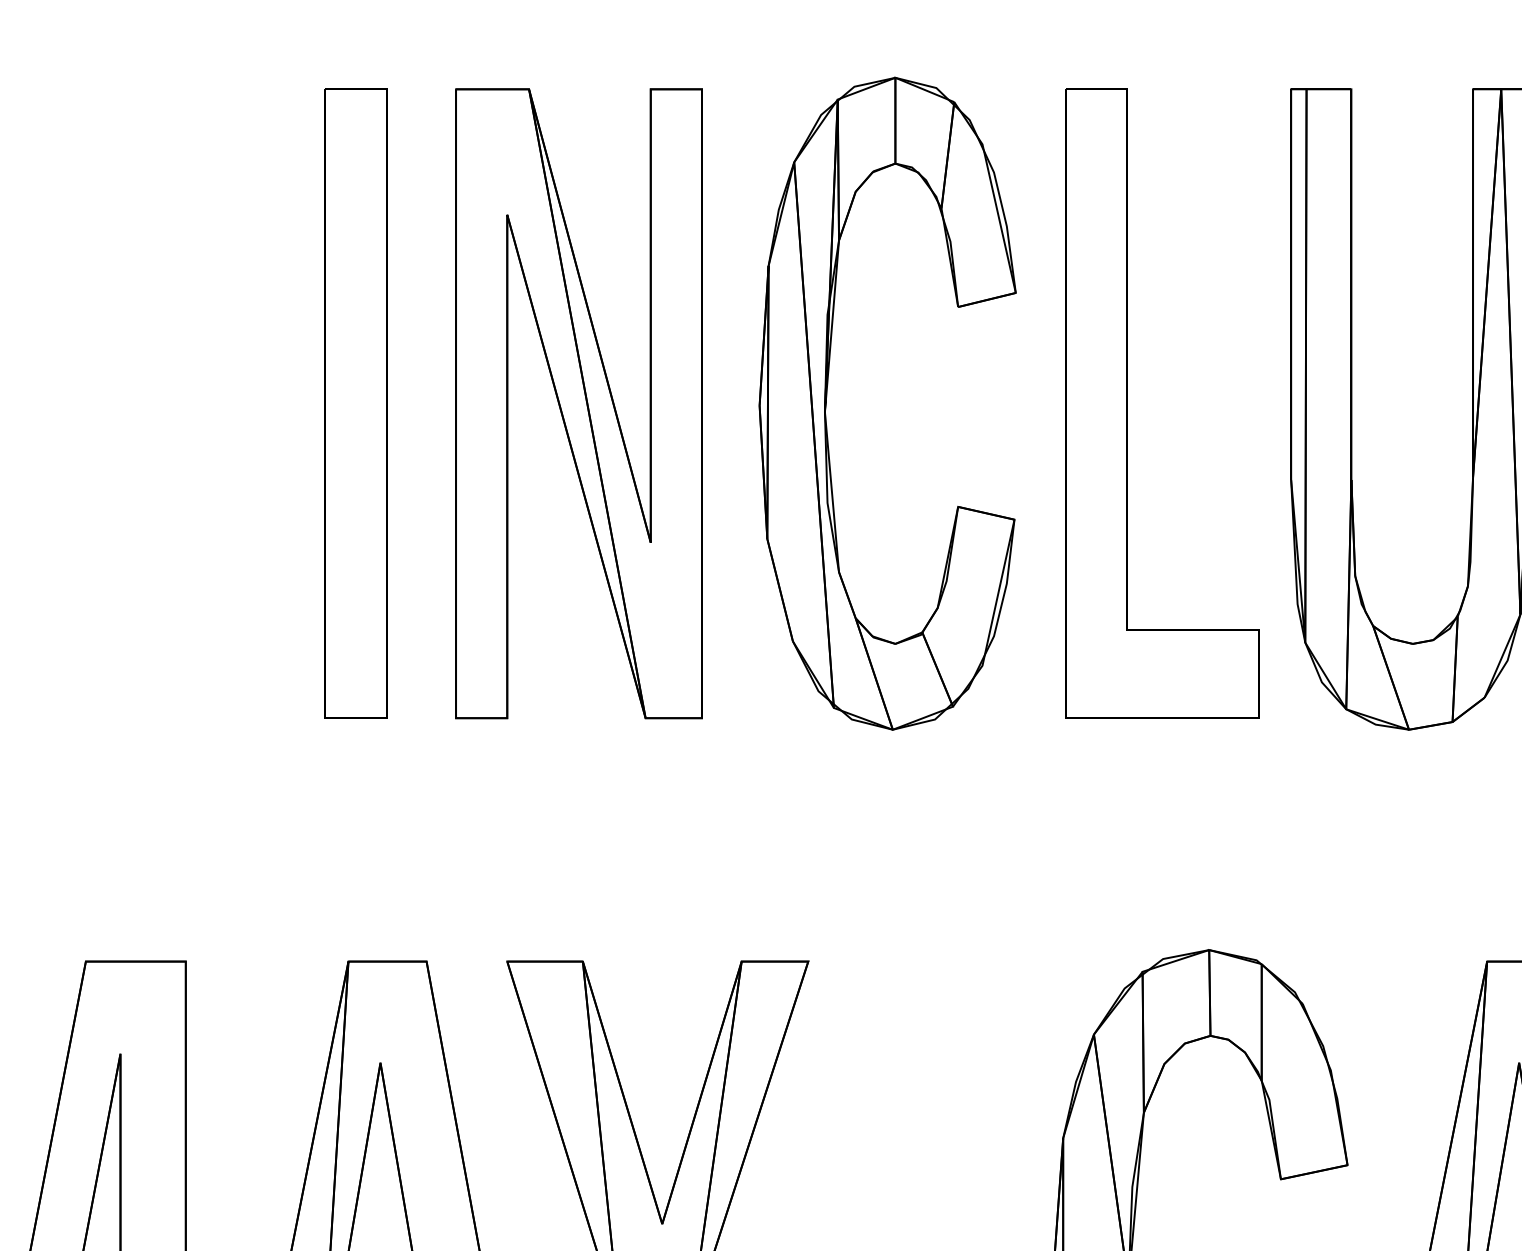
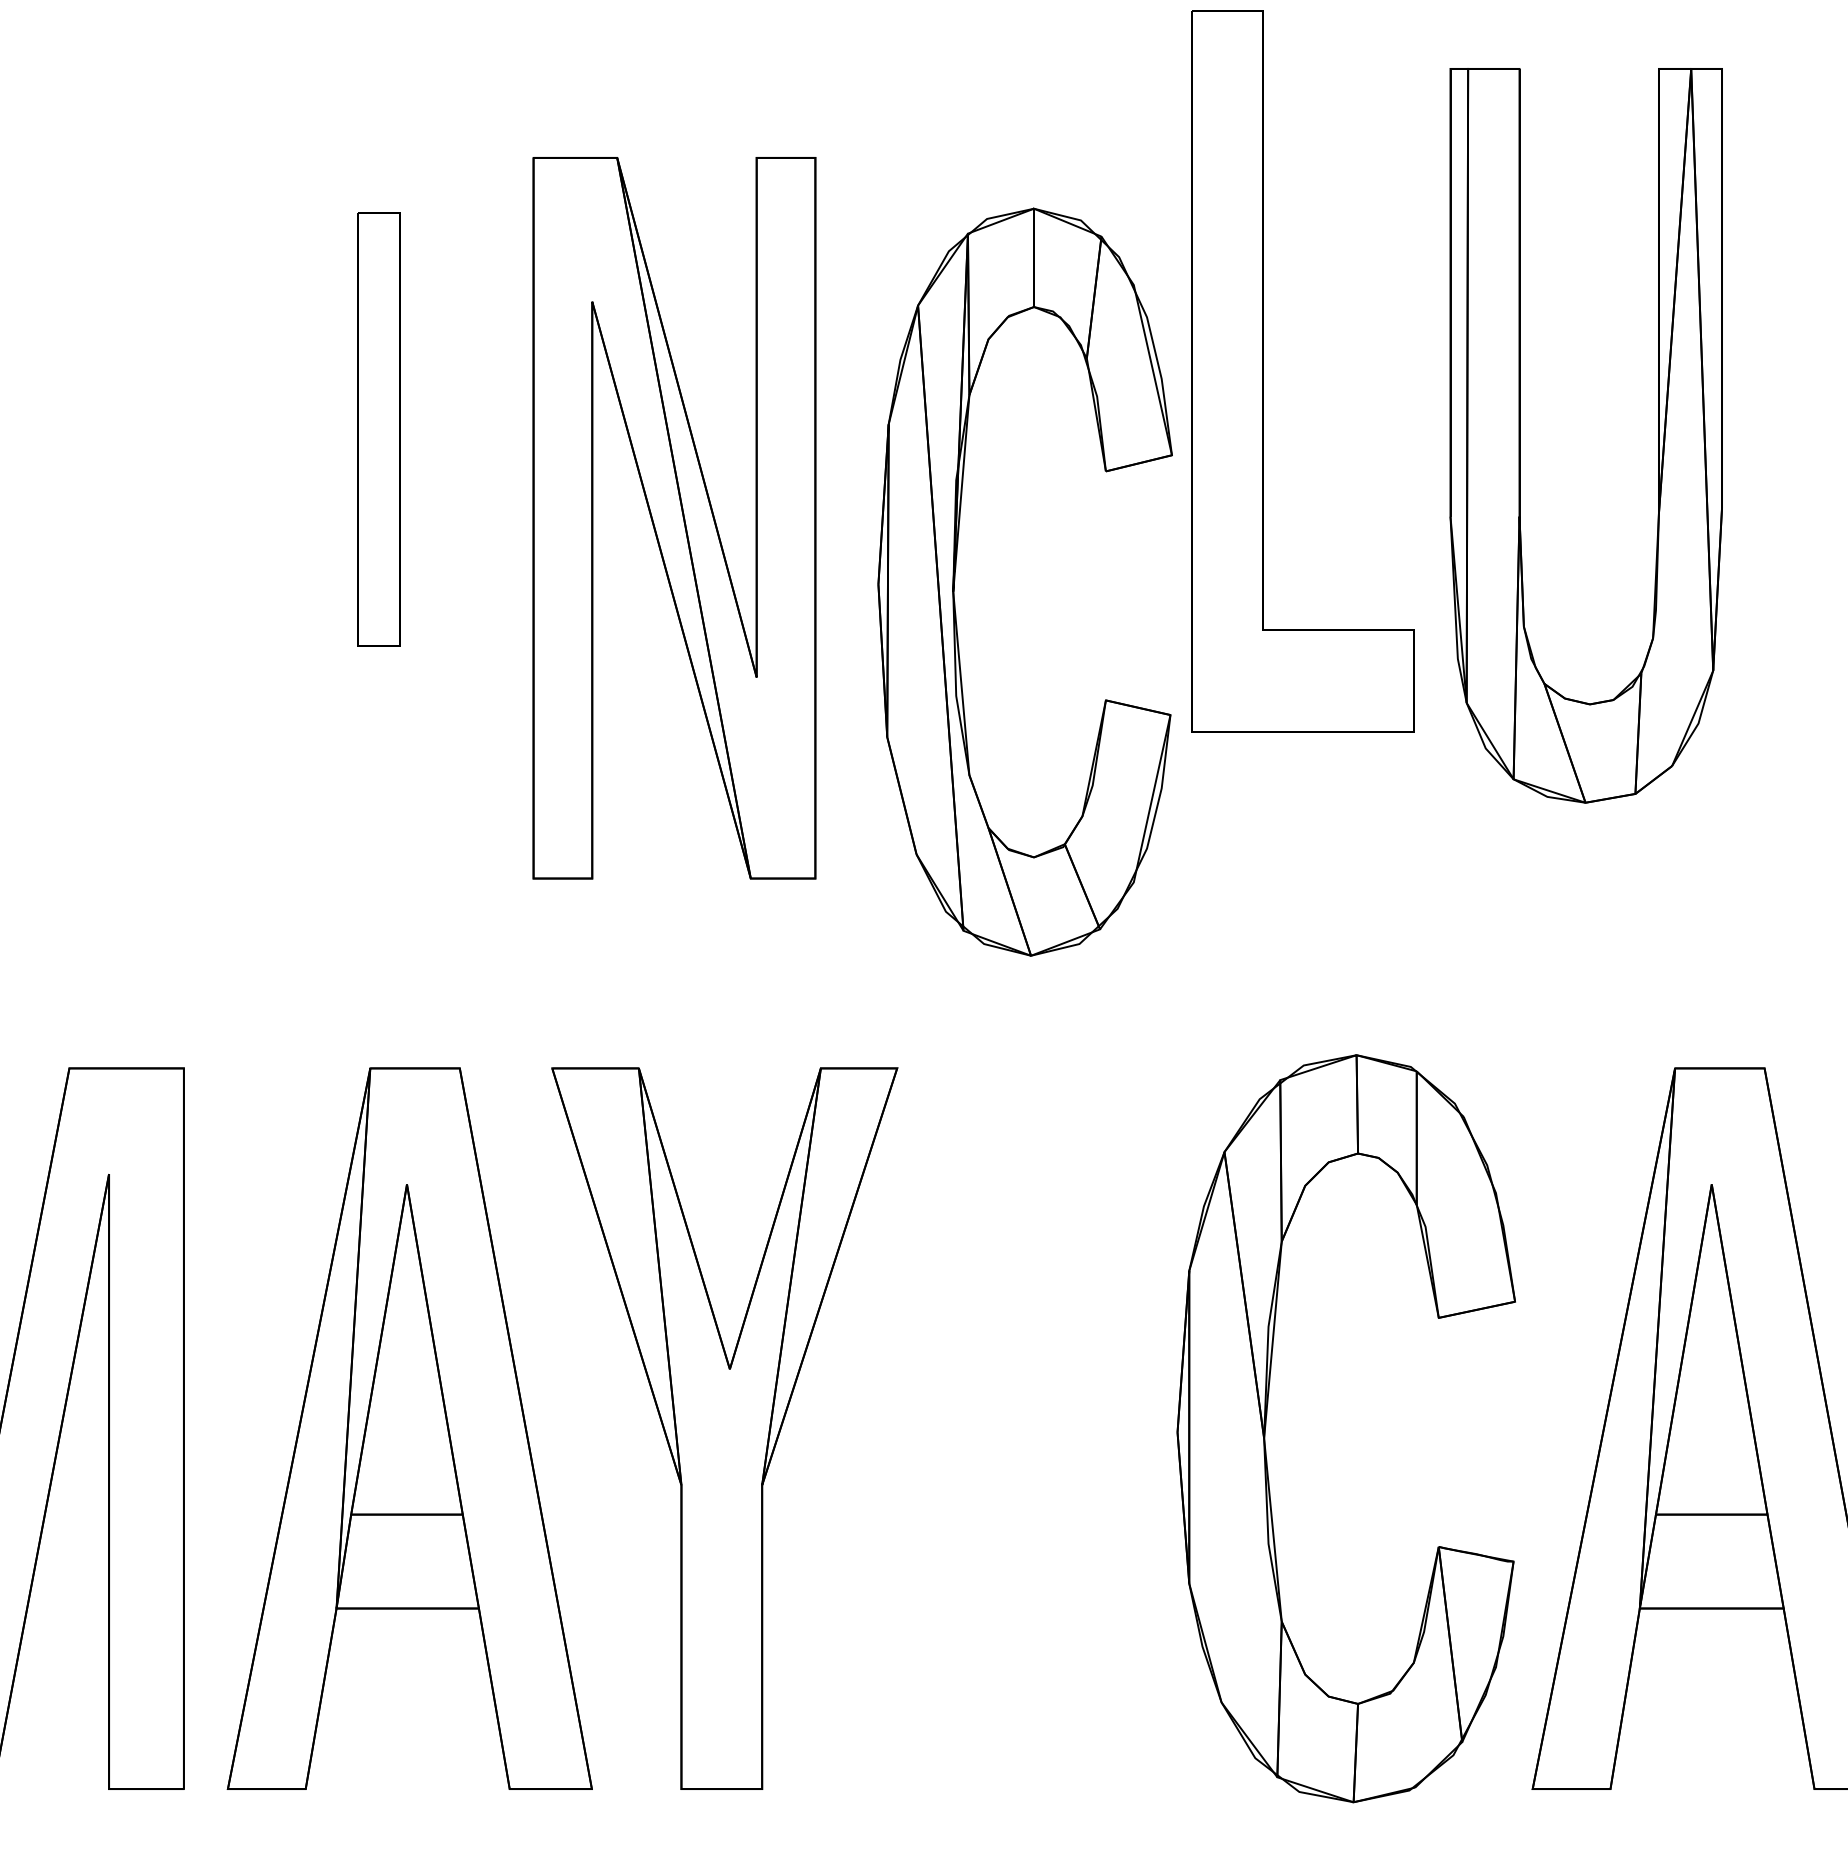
part: (826, 402) -> (955, 580), moved
part: (355, 404) -> (378, 429), size x0.6
part: (579, 404) -> (674, 518), moved
part: (1127, 404) -> (1263, 371), moved

